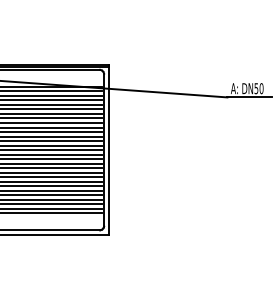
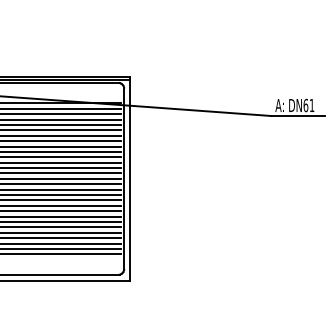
text: (258, 88) -> (308, 105), DN50 -> DN61

